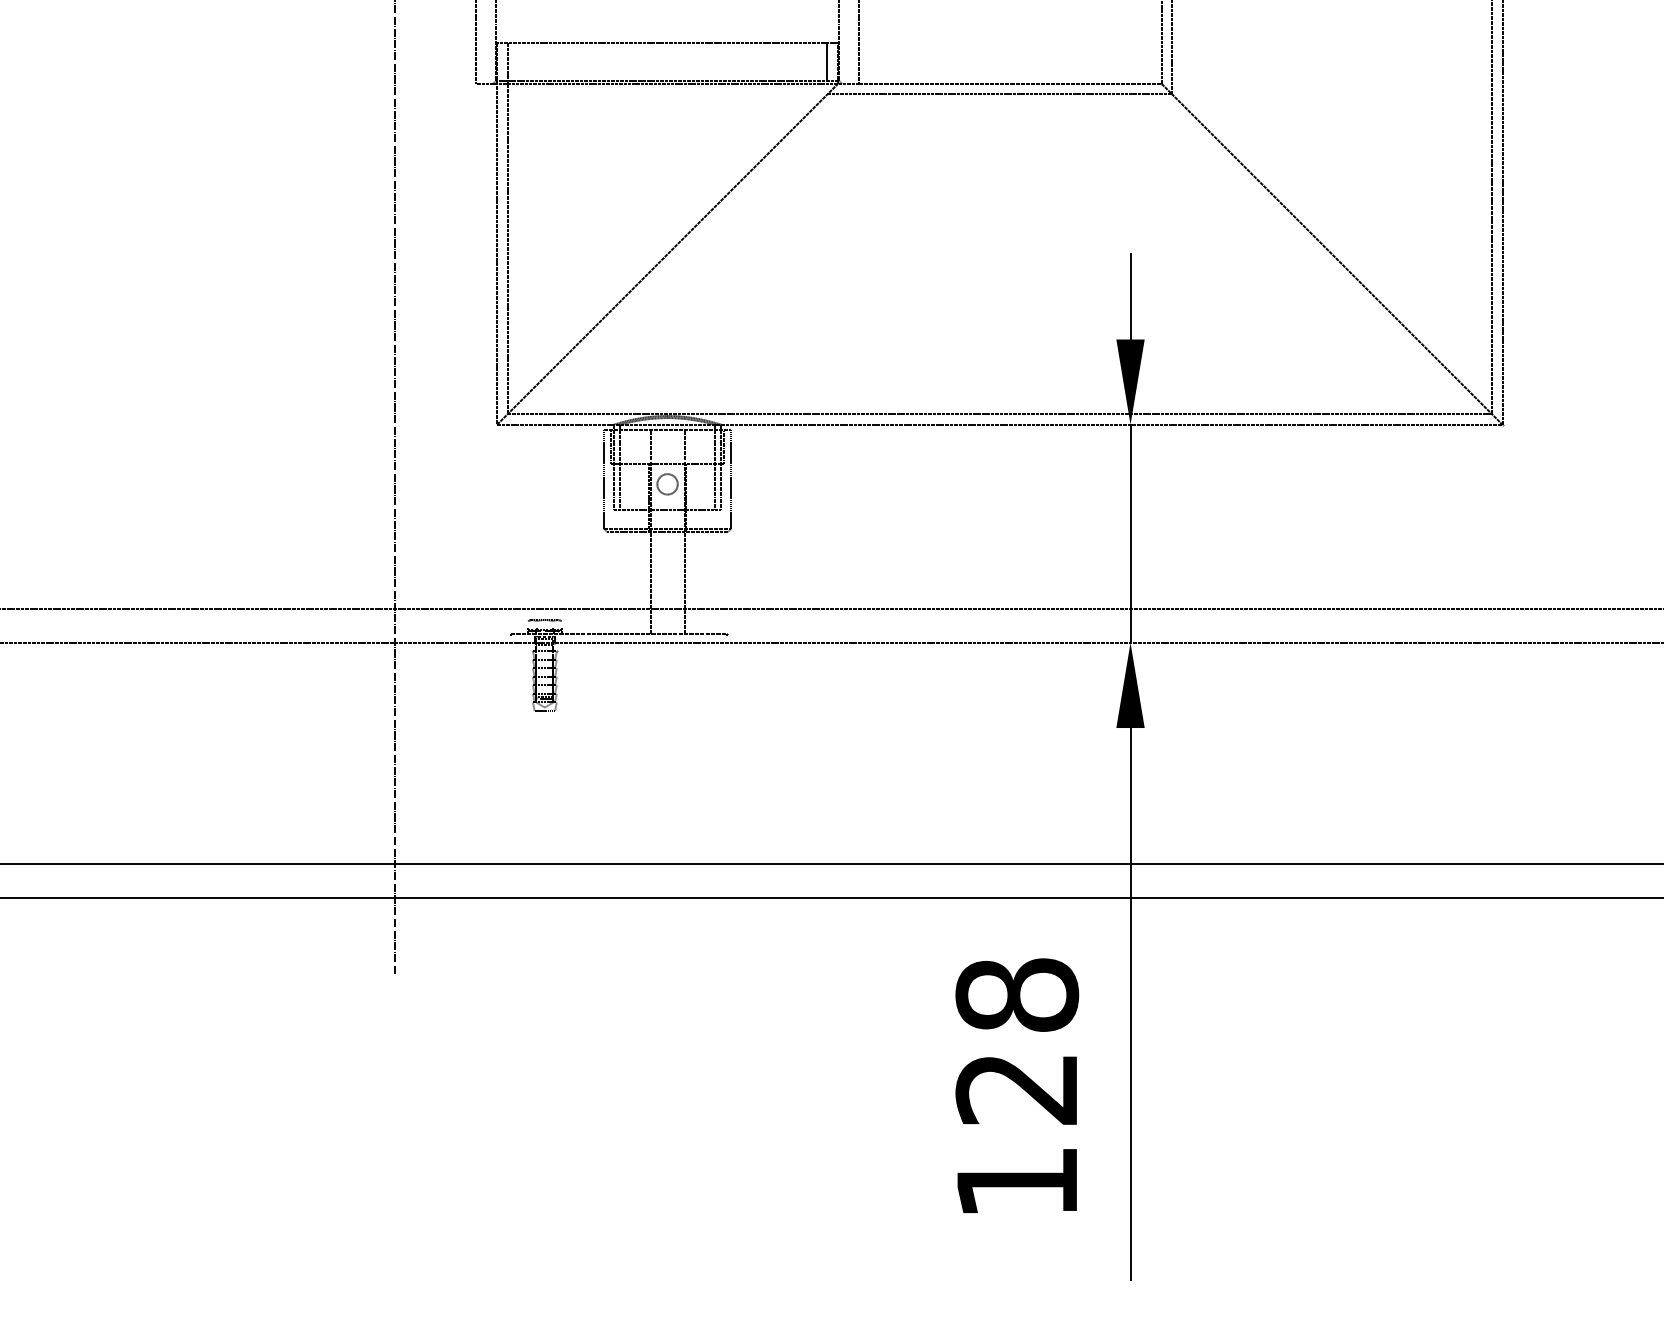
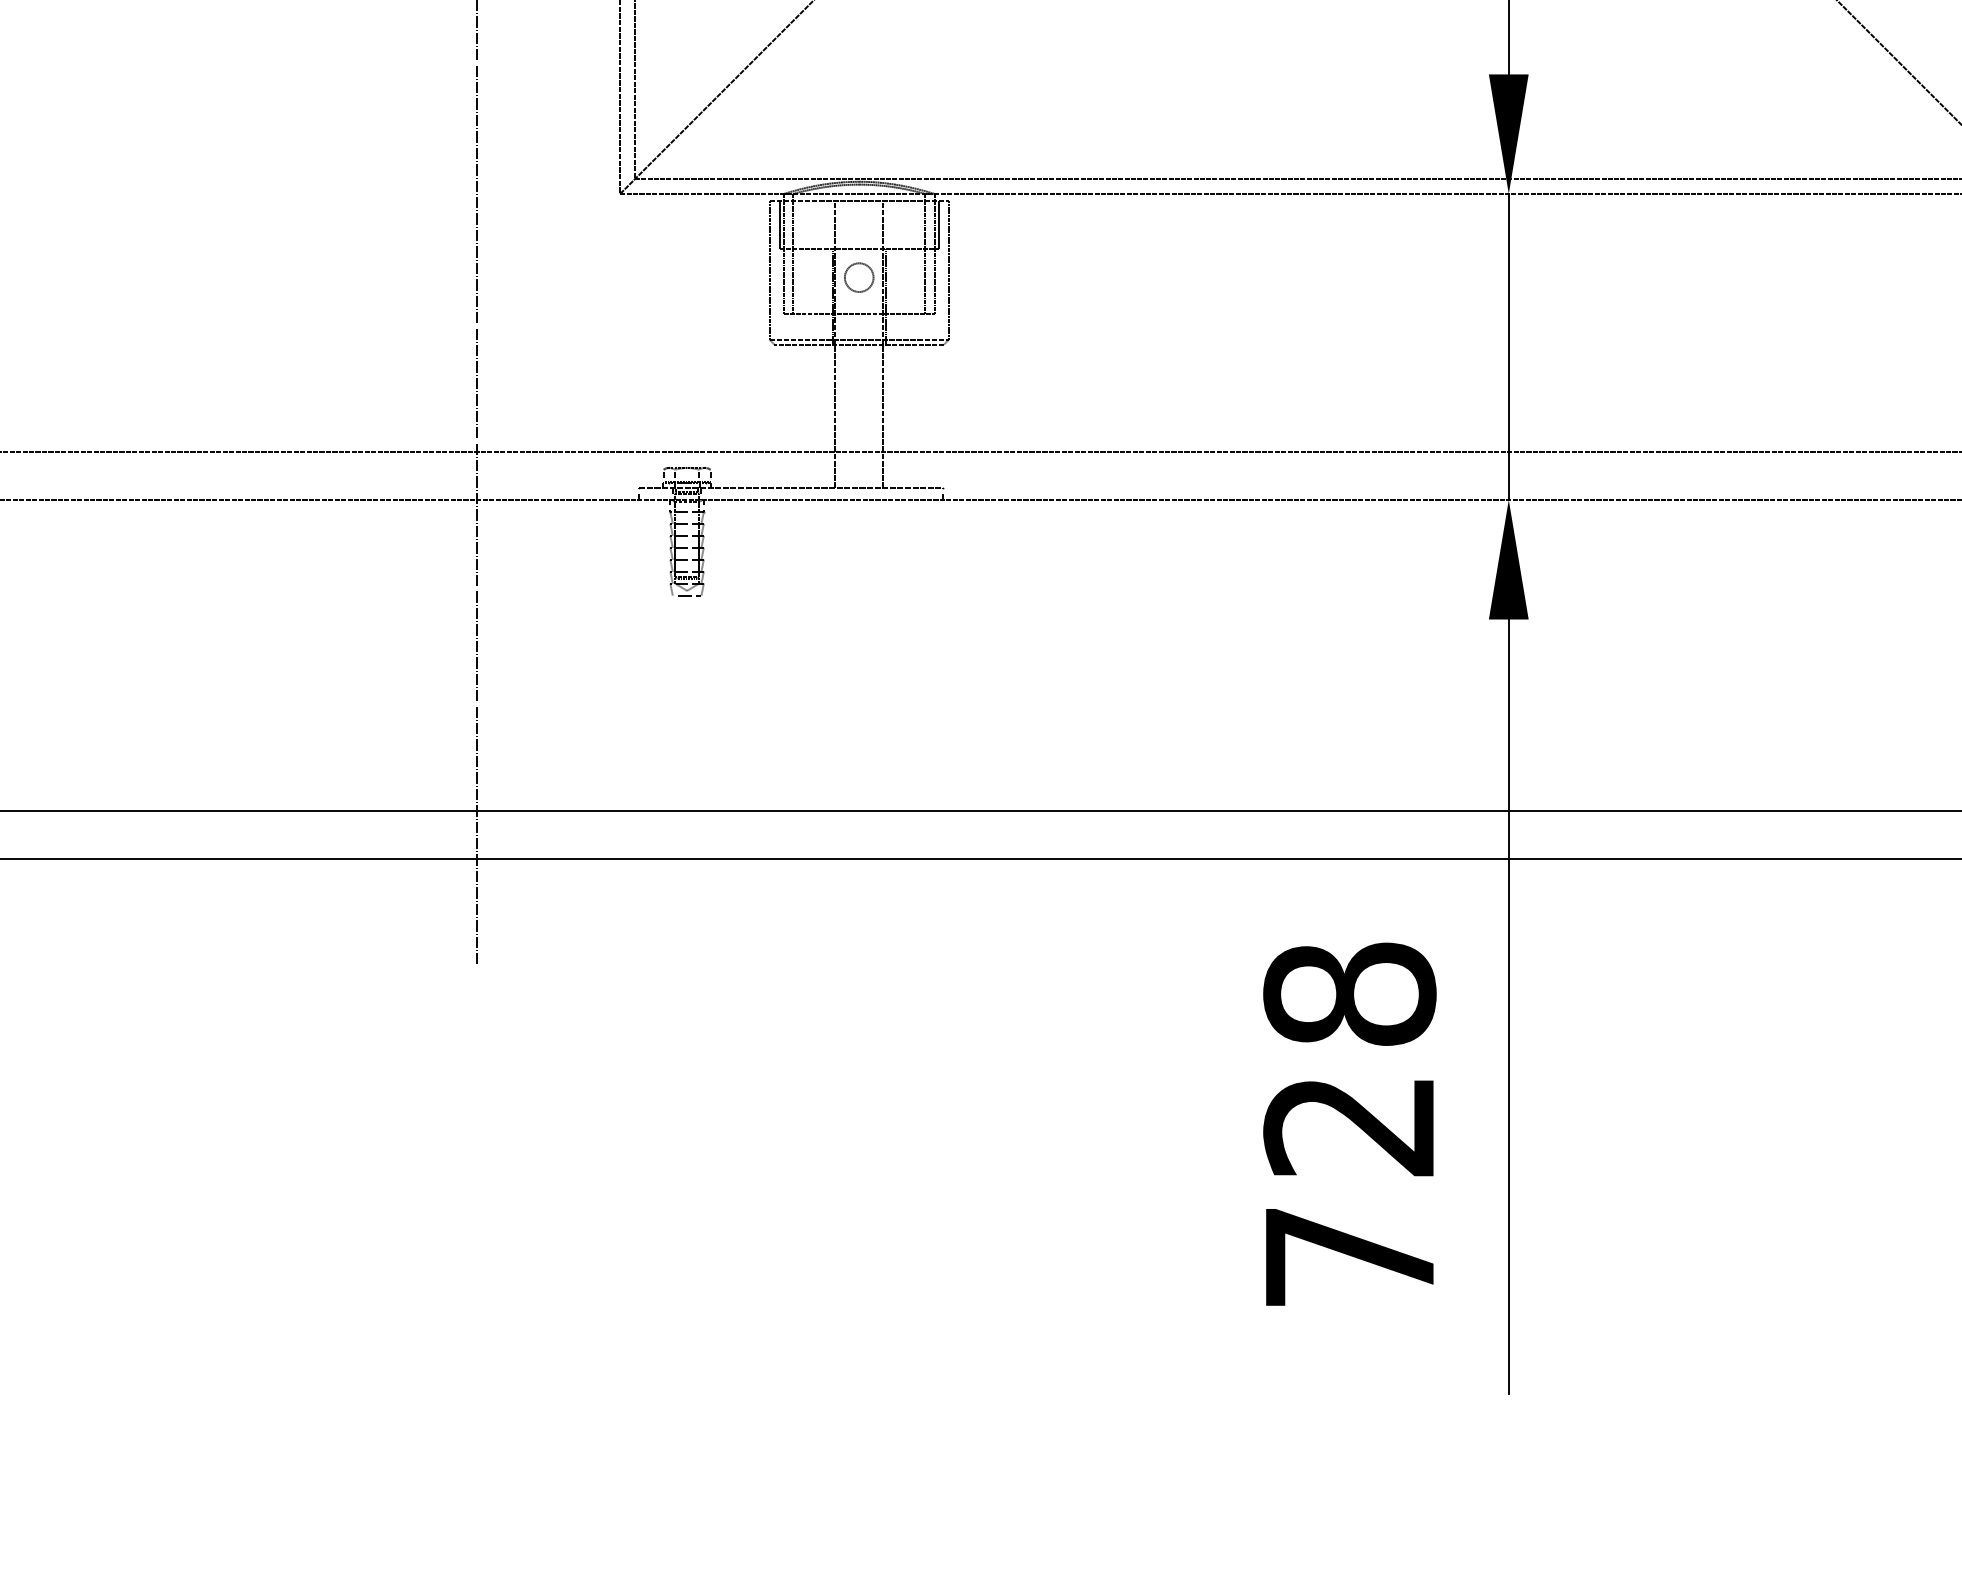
text: (1016, 1182) -> (1348, 1257), 128 -> 728

